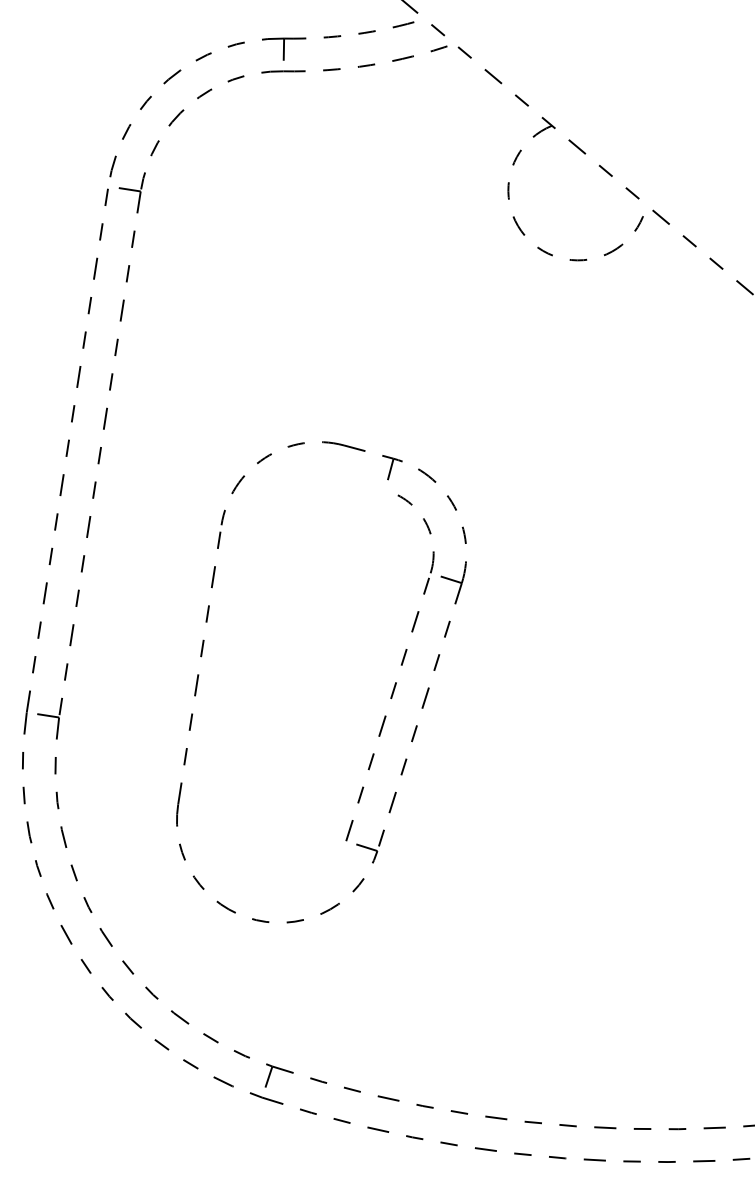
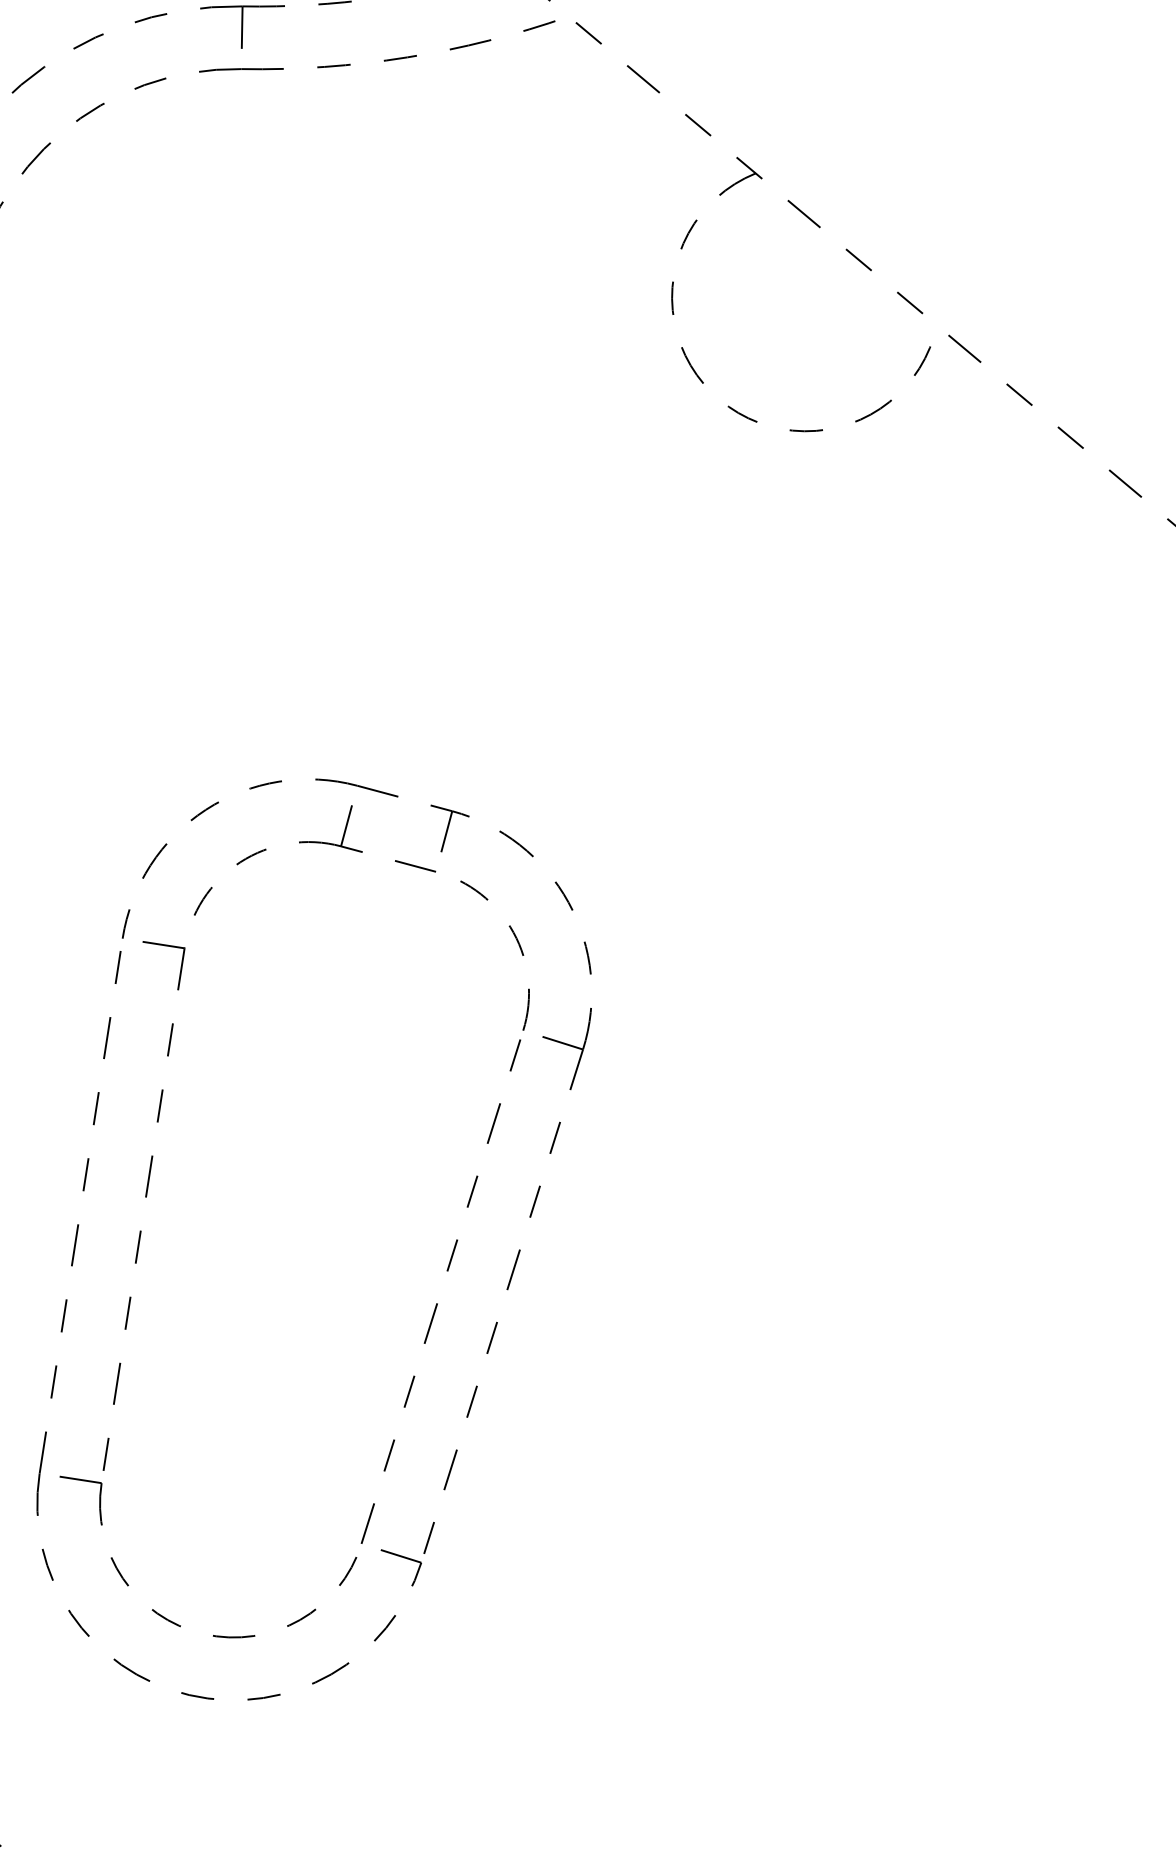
part: (234, 660) -> (147, 1197), added

